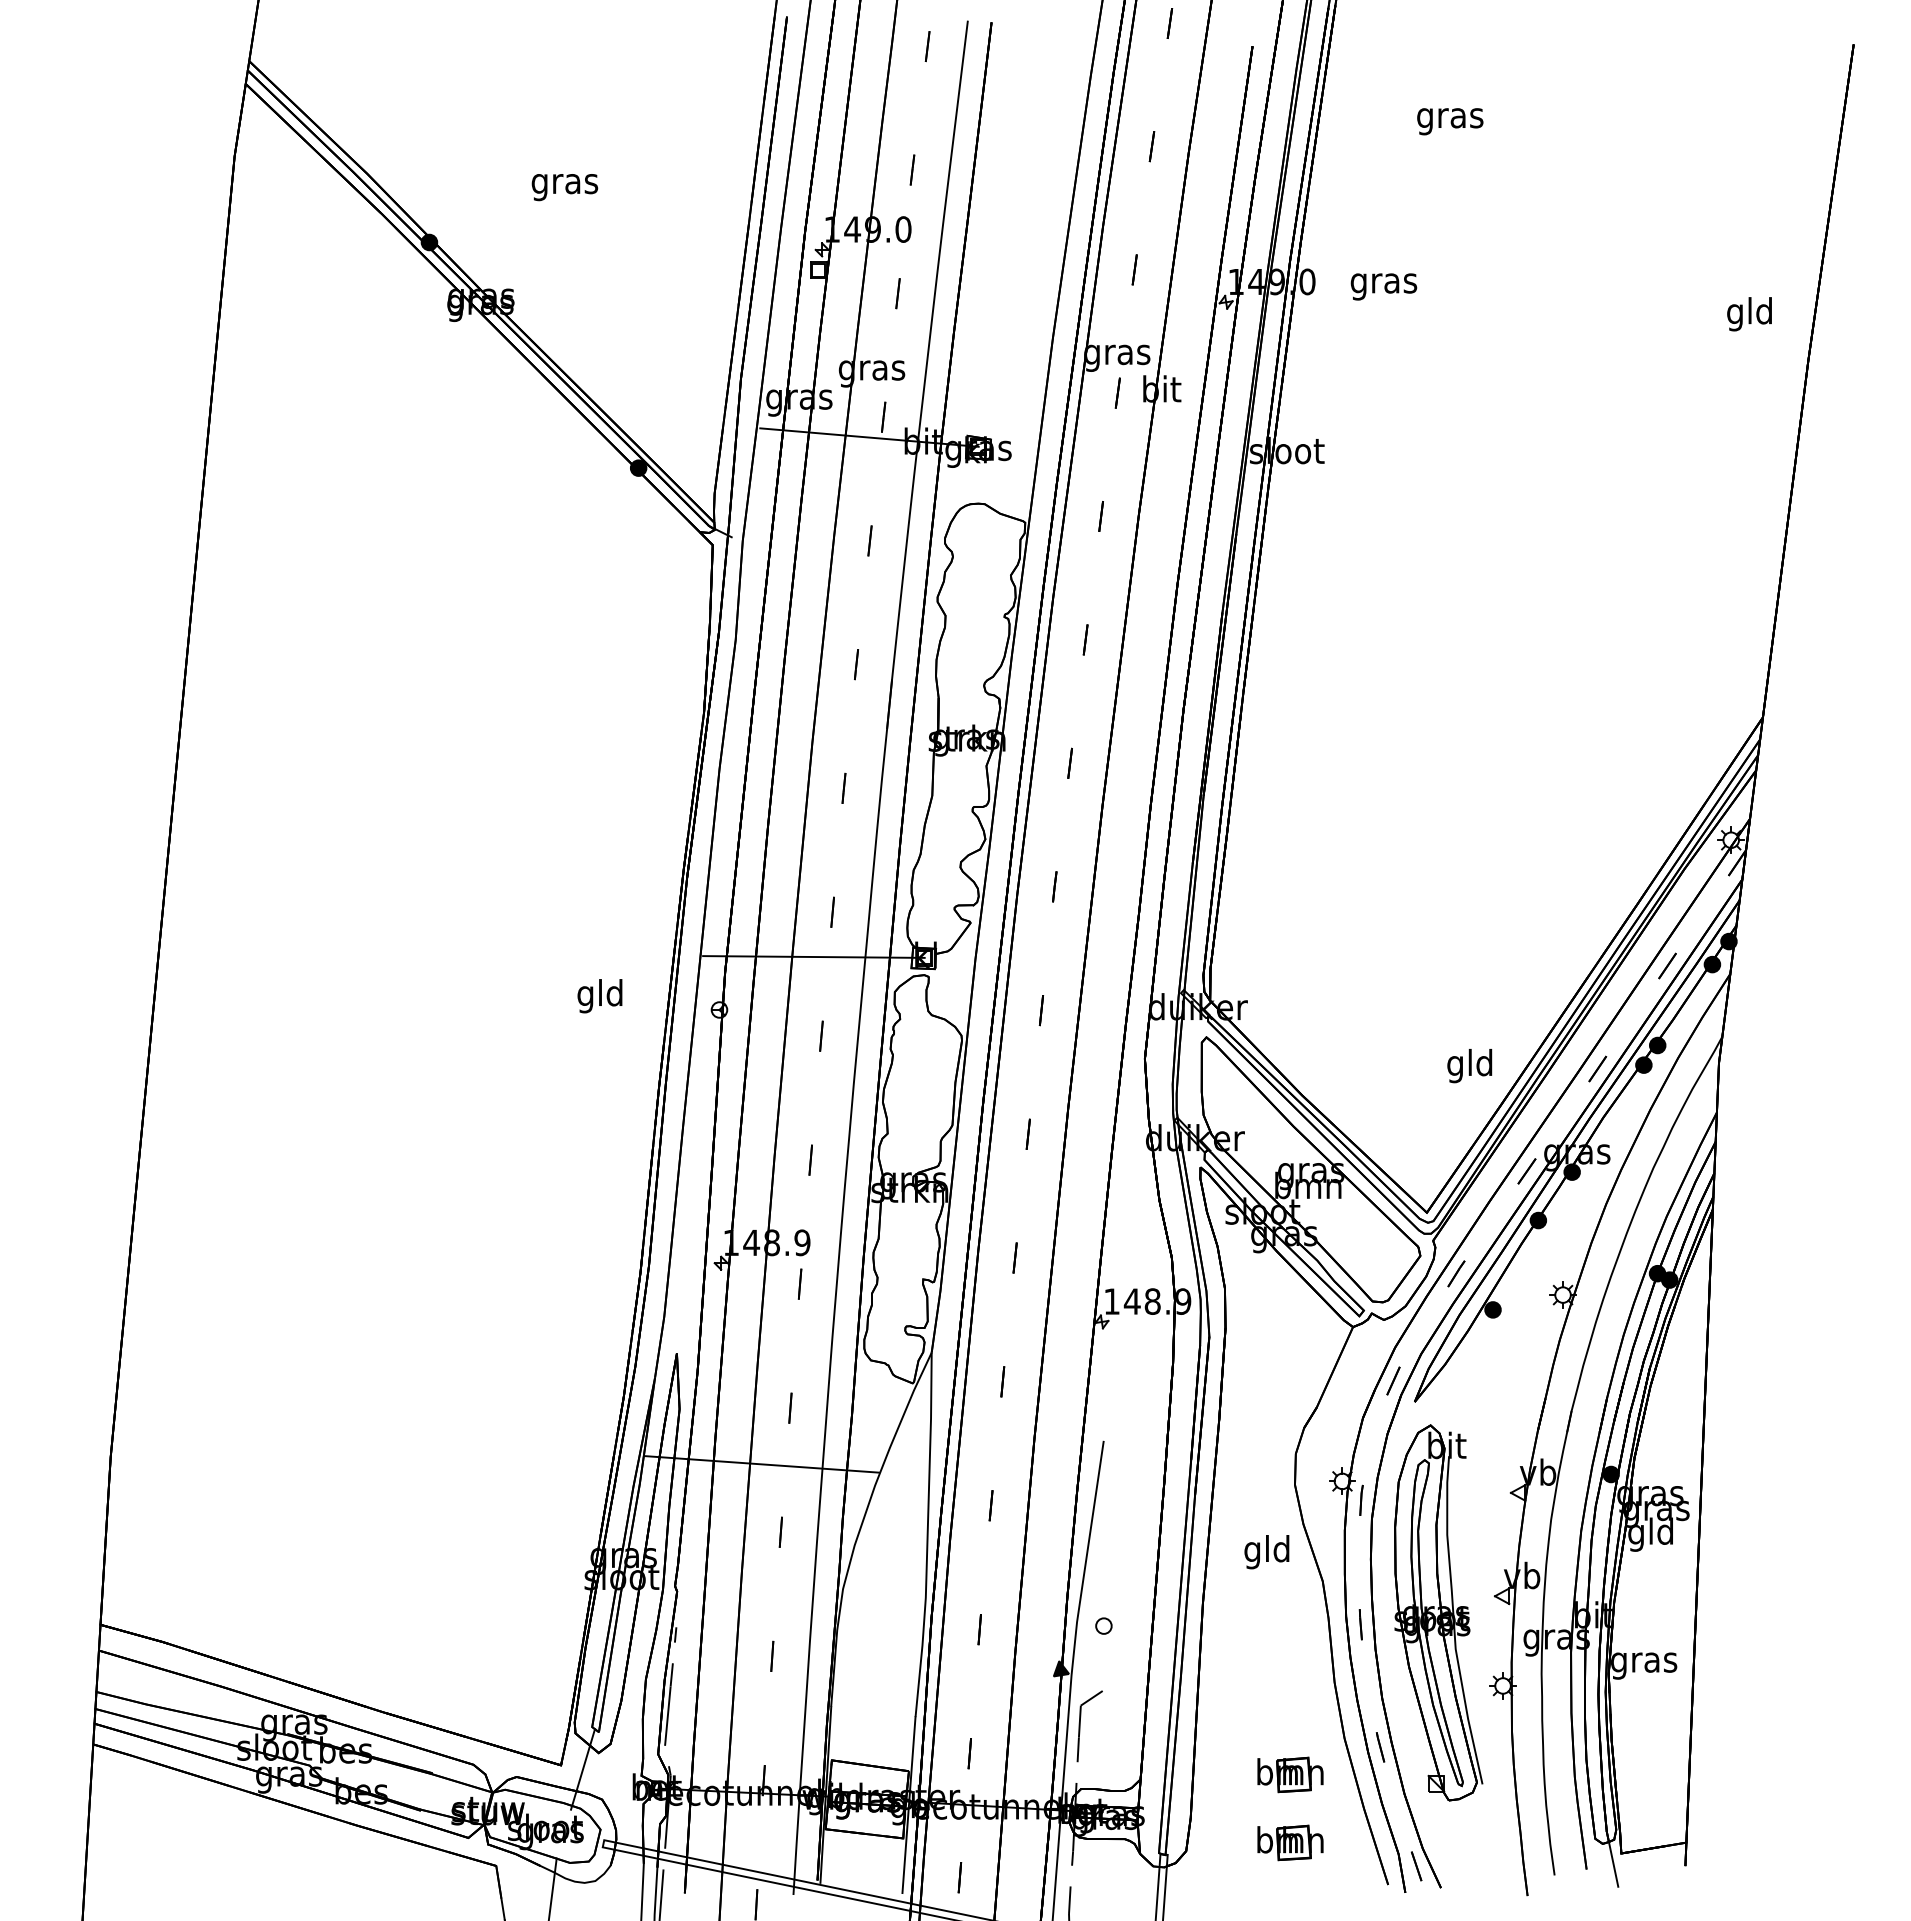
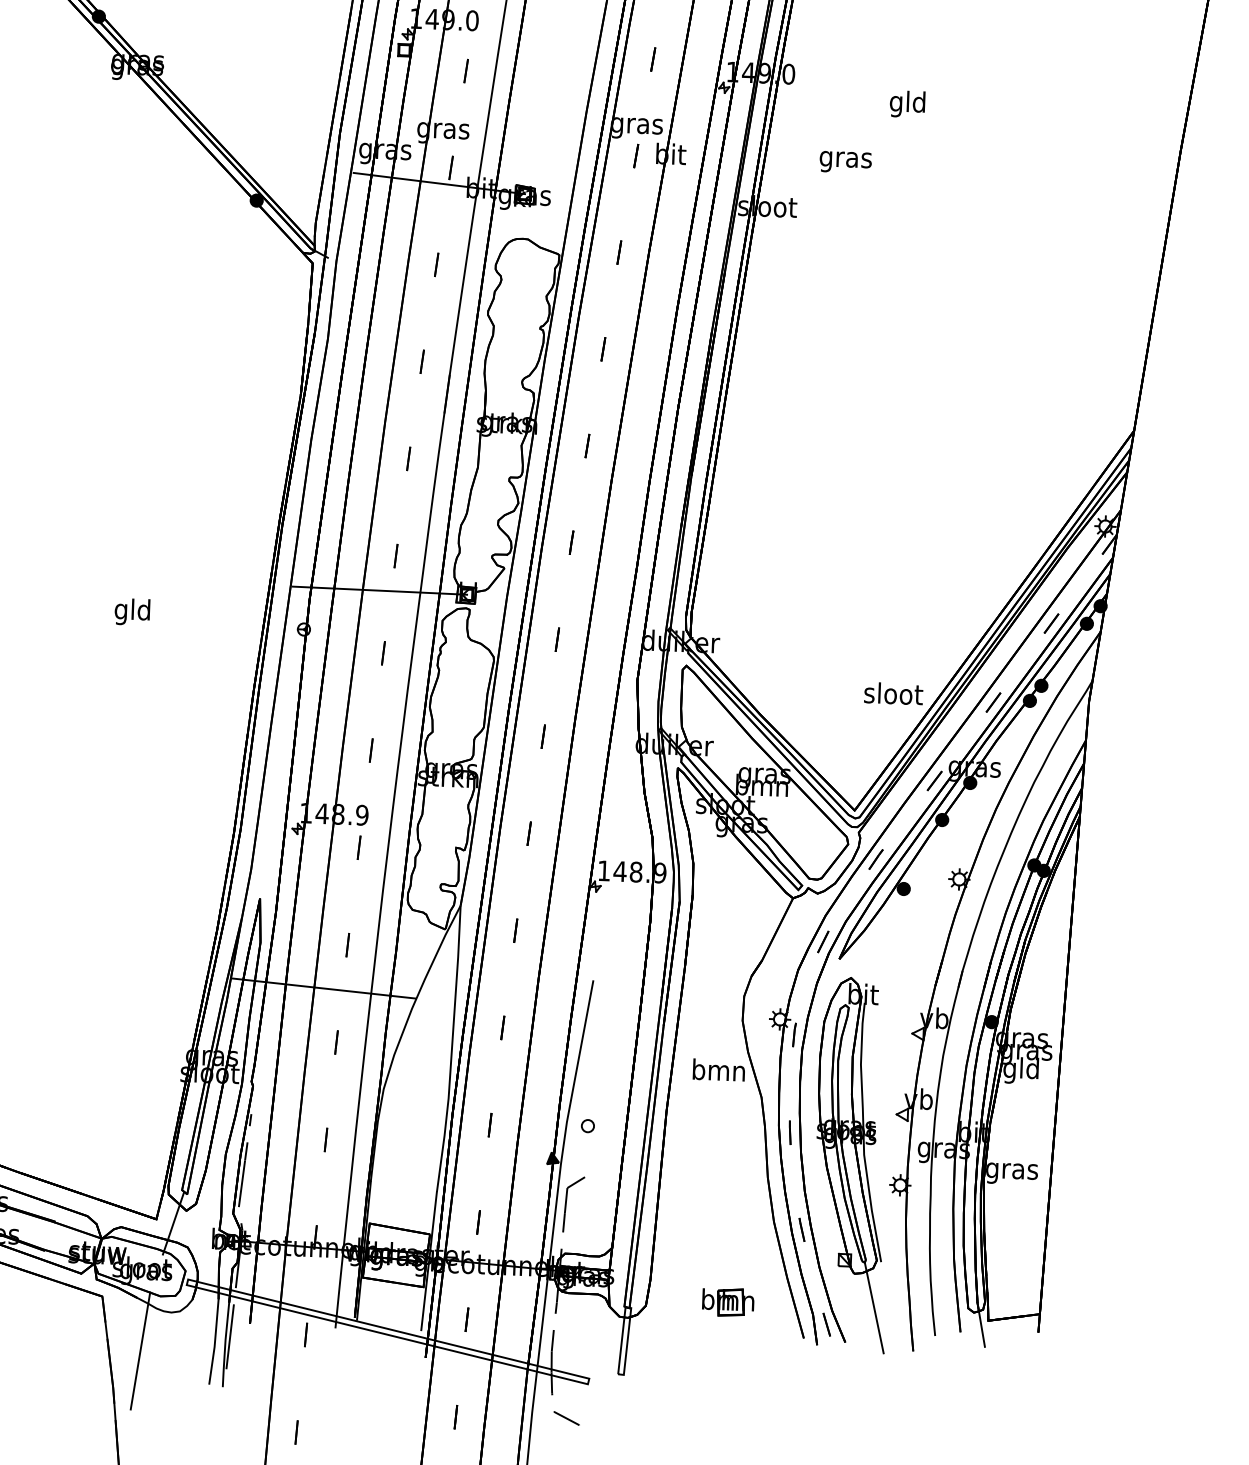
text: (1383, 286) -> (845, 162), moved
text: (1749, 314) -> (907, 104), moved
text: (599, 996) -> (132, 612), moved
text: (1470, 1065) -> (893, 695), gld -> sloot
text: (1267, 1552) -> (718, 1073), gld -> bmn
part: (1290, 1774) -> (730, 1248), removed
line: (1475, 1842) -> (873, 1307), added

